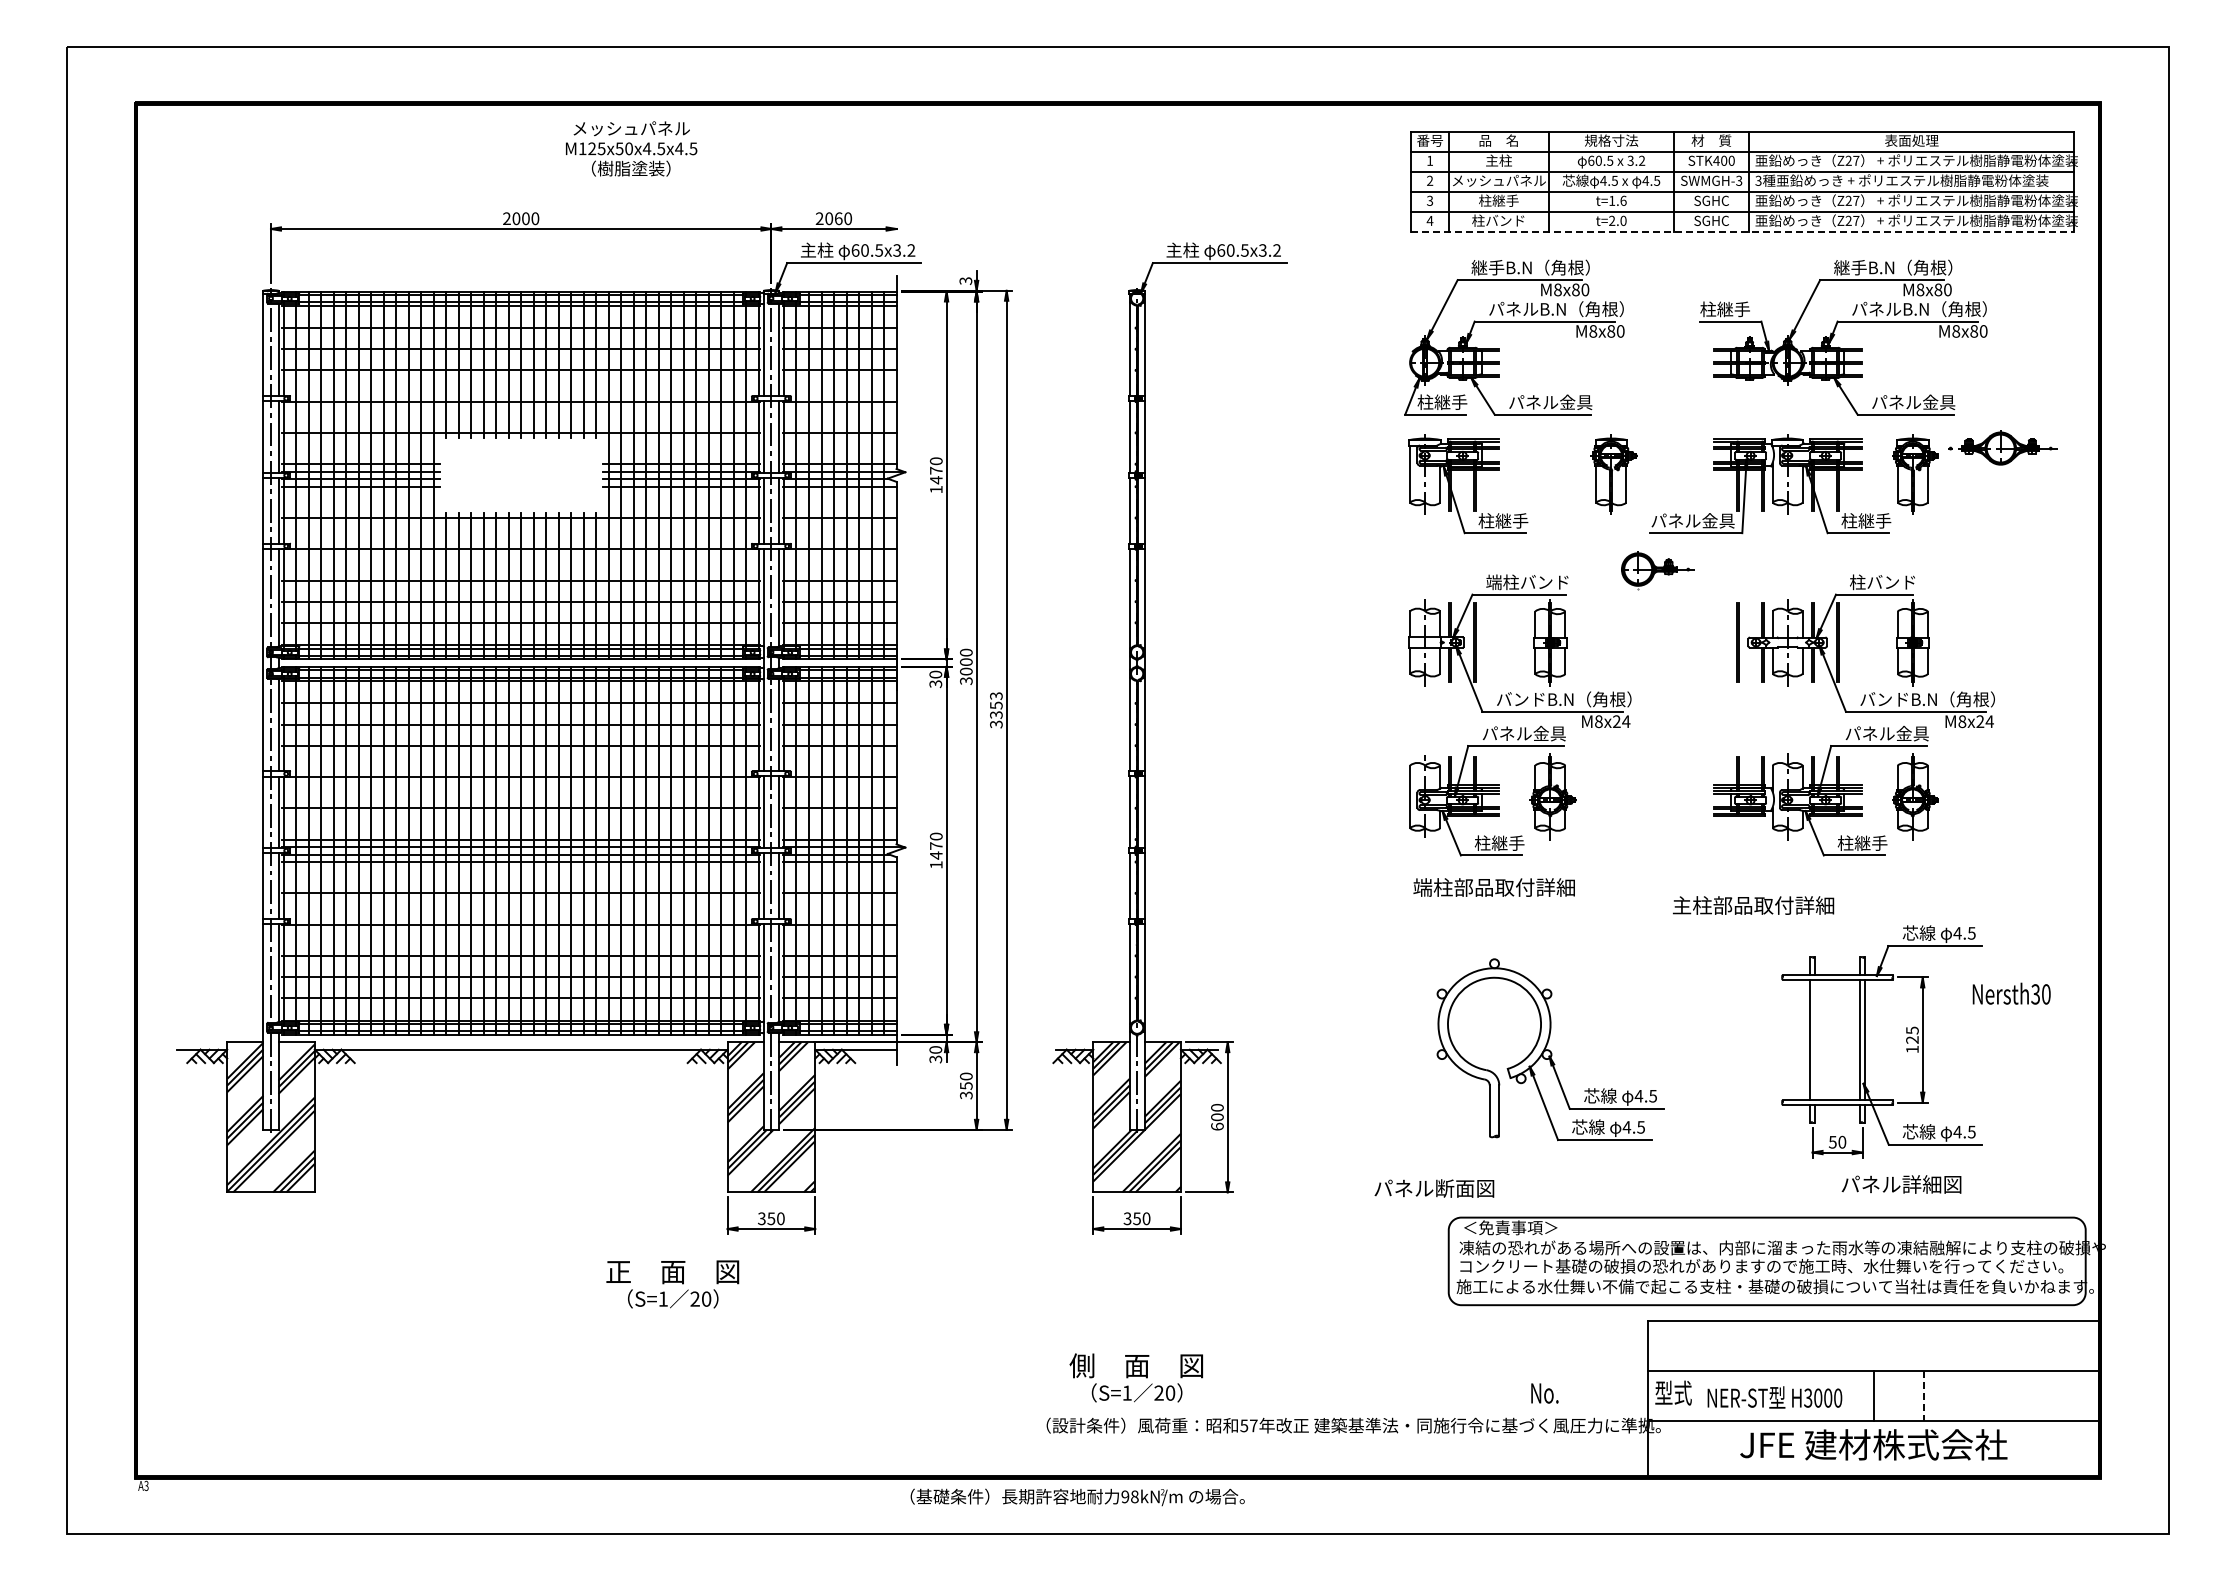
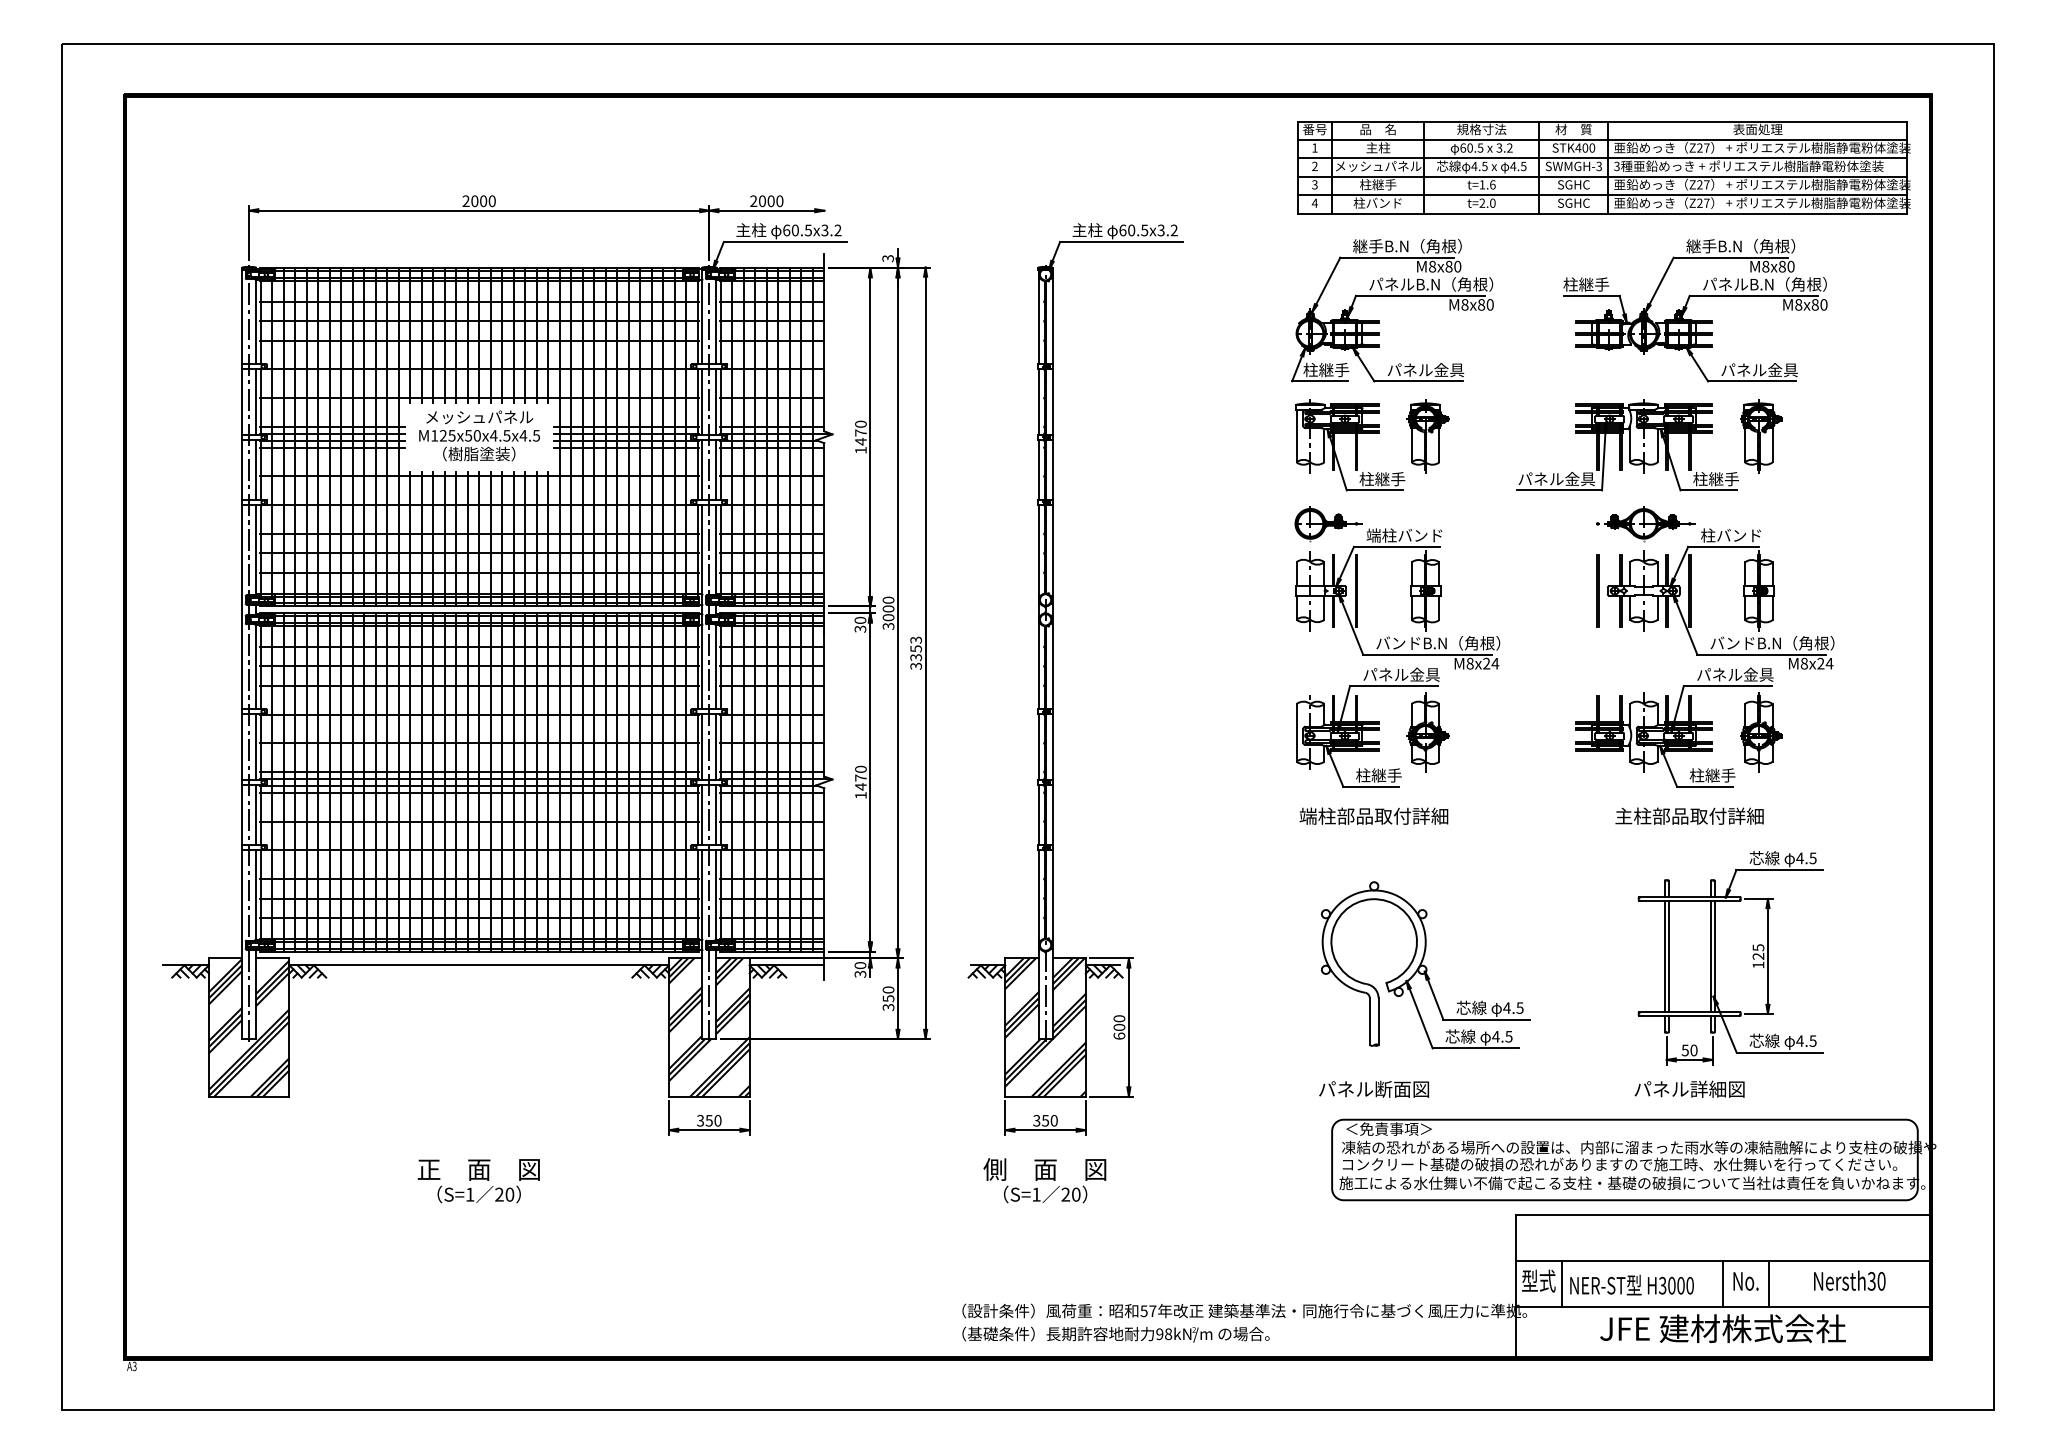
text: (631, 148) -> (479, 435), moved
text: (838, 218) -> (770, 201), 2060 -> 2000
line: (1742, 232) -> (1602, 213), dashed -> solid
part: (2002, 449) -> (1645, 524), moved
part: (1613, 474) -> (1427, 436), moved
part: (1657, 570) -> (1328, 524), moved
text: (1753, 905) -> (1689, 816), moved
text: (2011, 993) -> (1849, 1280), moved
line: (1814, 1039) -> (1668, 955), added
text: (1901, 1184) -> (1689, 1089), moved
text: (1434, 1188) -> (1374, 1089), moved
text: (672, 1284) -> (478, 1181), moved
text: (1135, 1377) -> (1044, 1180), moved
text: (1544, 1393) -> (1745, 1281), moved
line: (1698, 1396) -> (1561, 1284), added
line: (1923, 1396) -> (1768, 1284), dashed -> solid
text: (1077, 1497) -> (1115, 1334), moved

